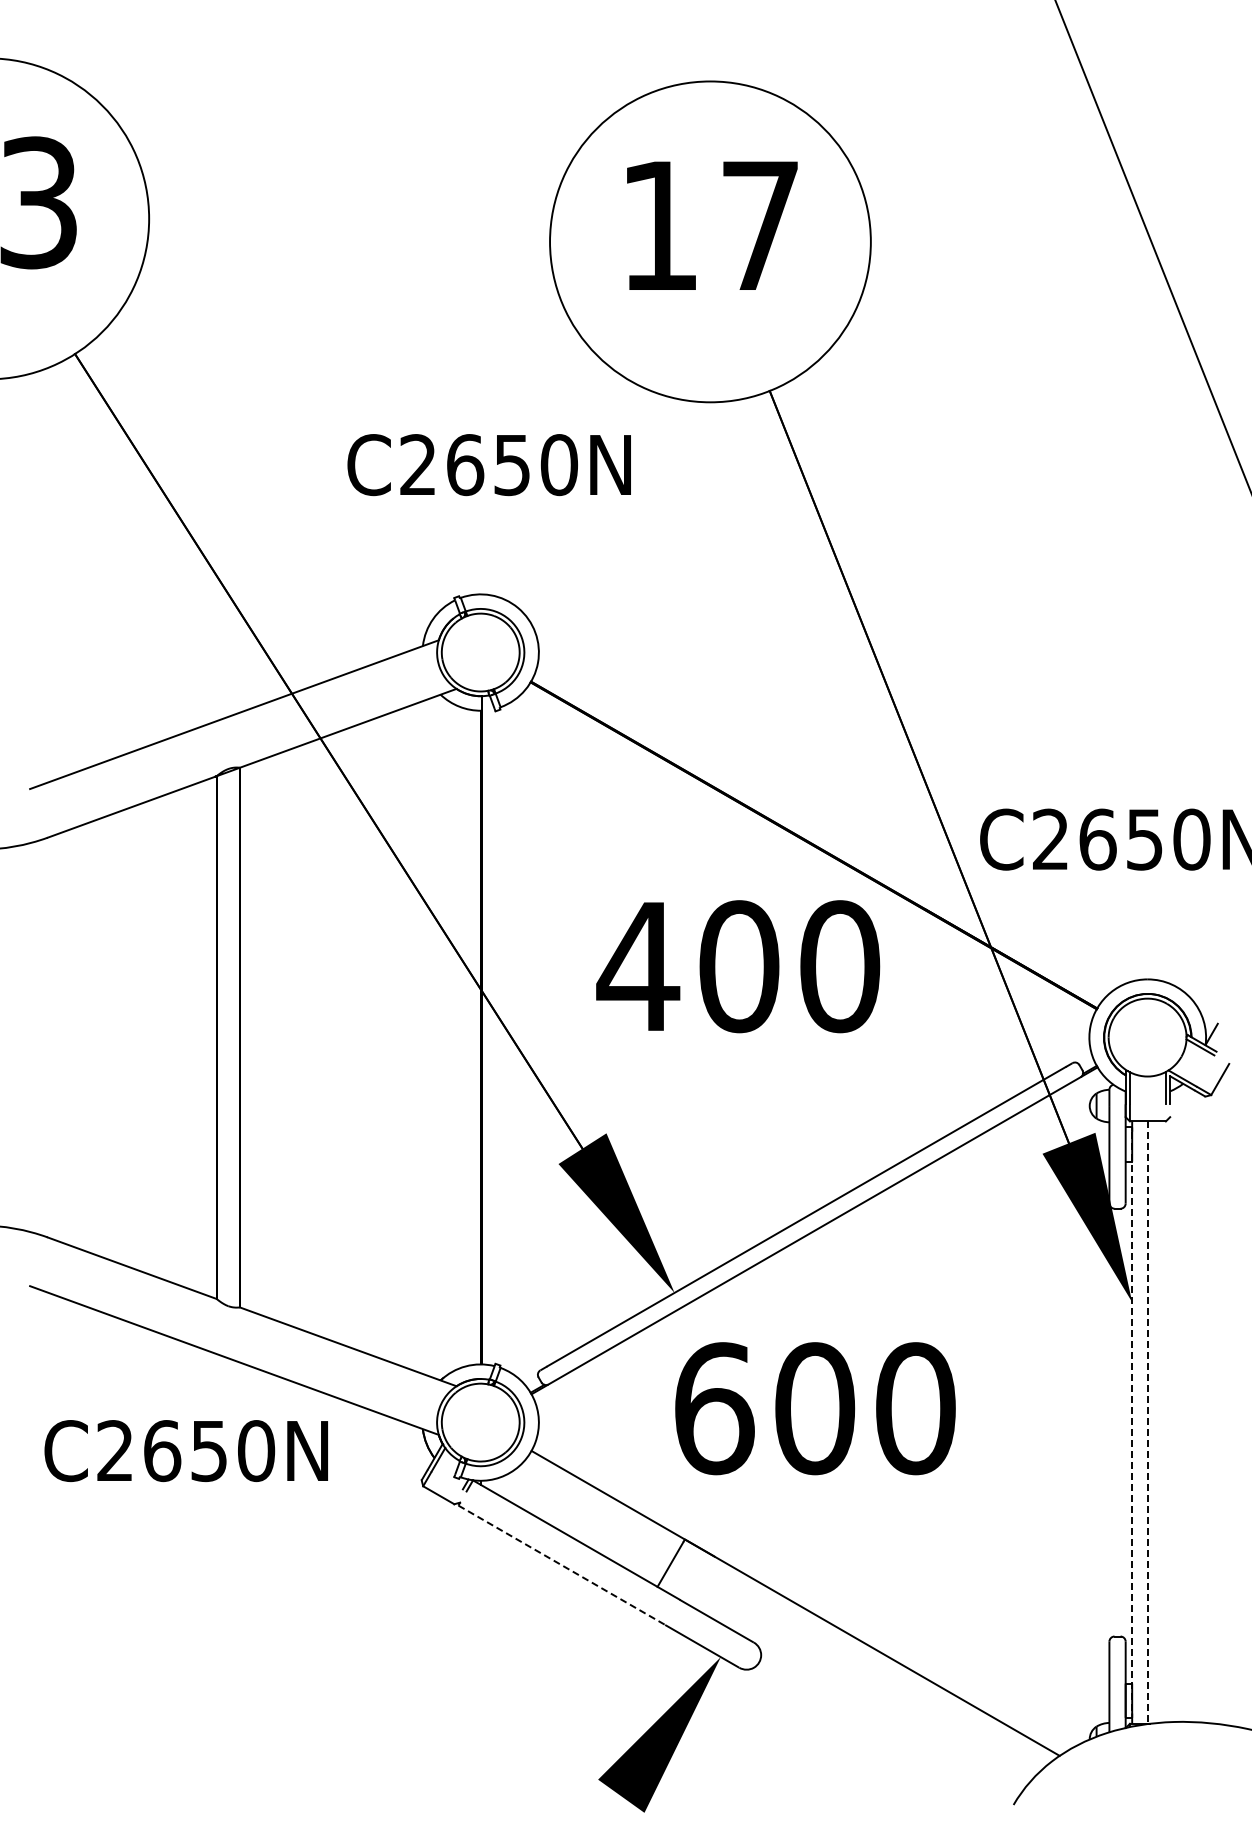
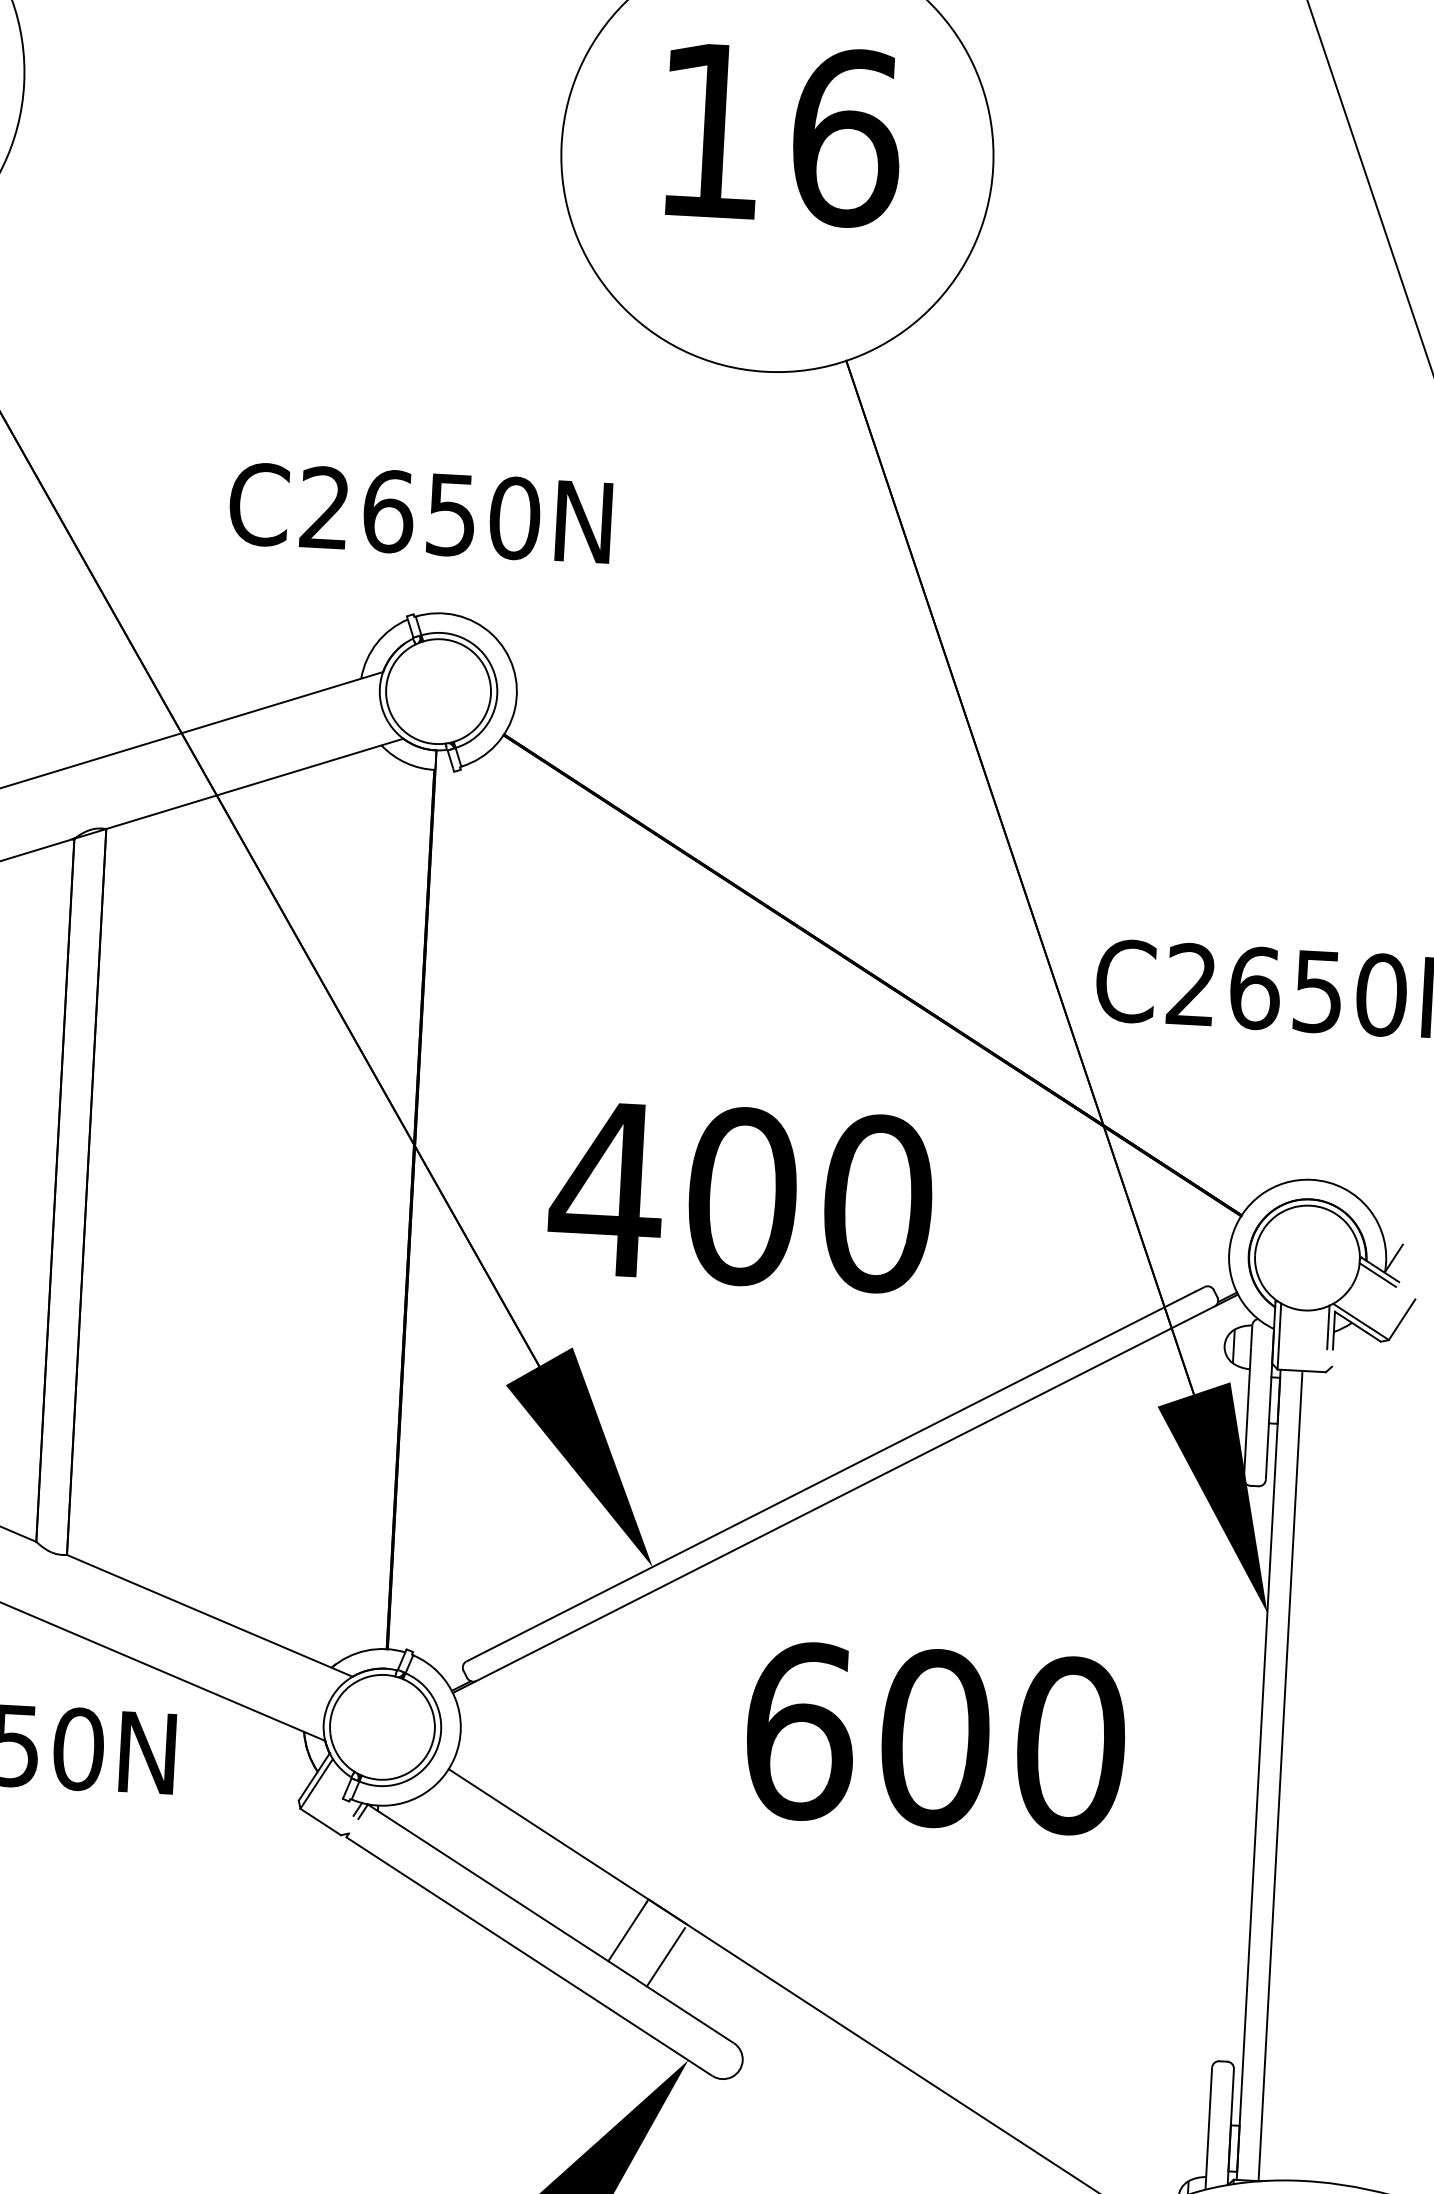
text: (761, 225) -> (847, 137), 17 -> 16
text: (488, 465) -> (419, 513), moved
text: (738, 966) -> (741, 1196), moved
text: (815, 1408) -> (935, 1738), moved
line: (1132, 1422) -> (1259, 1774), dashed -> solid
line: (1148, 1423) -> (1280, 1777), dashed -> solid
line: (562, 1565) -> (482, 1925), dashed -> solid
line: (700, 1581) -> (666, 1957), added

